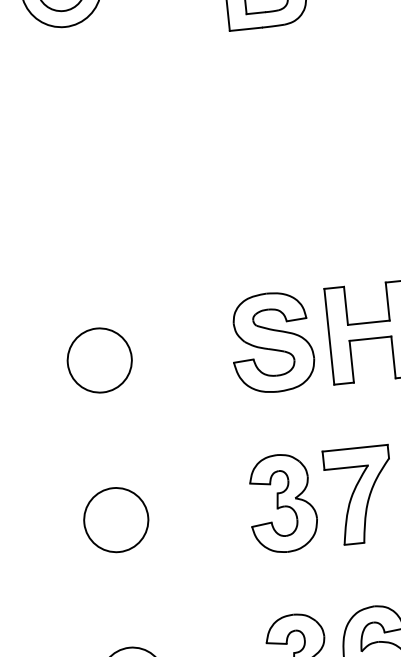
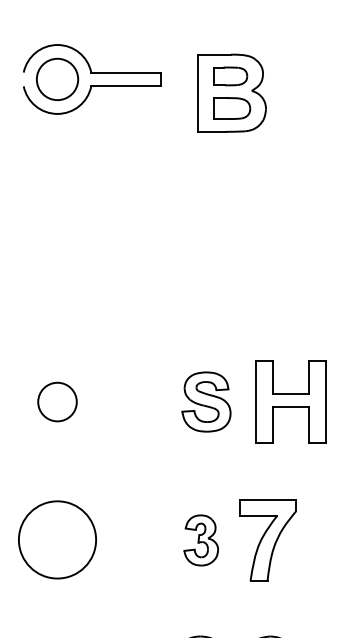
part: (272, 342) -> (206, 401), size x0.7
circle: (99, 359) -> (57, 401), size x0.7
part: (283, 503) -> (201, 540), size x0.6
circle: (116, 519) -> (57, 539), size x1.4

